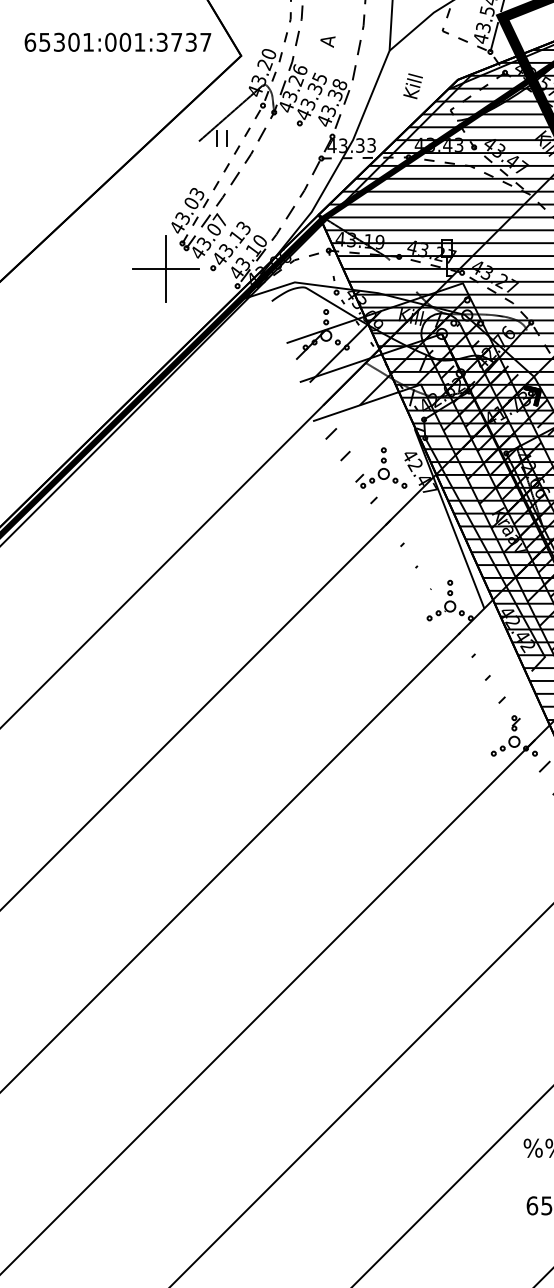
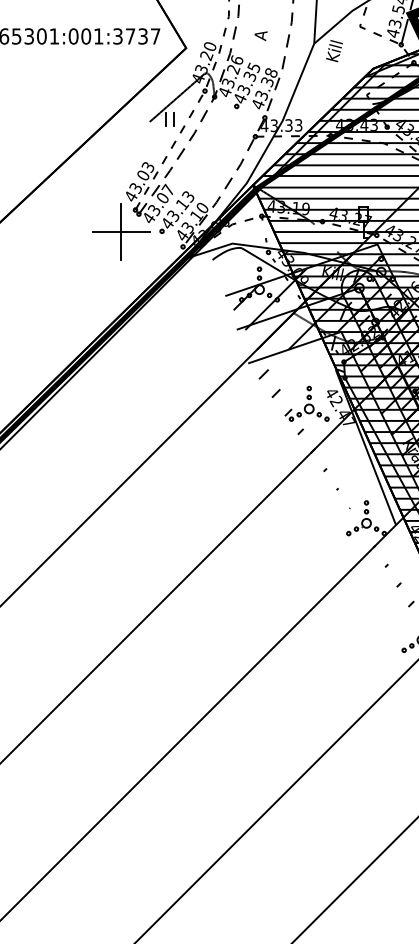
text: (412, 86) -> (333, 51), moved

